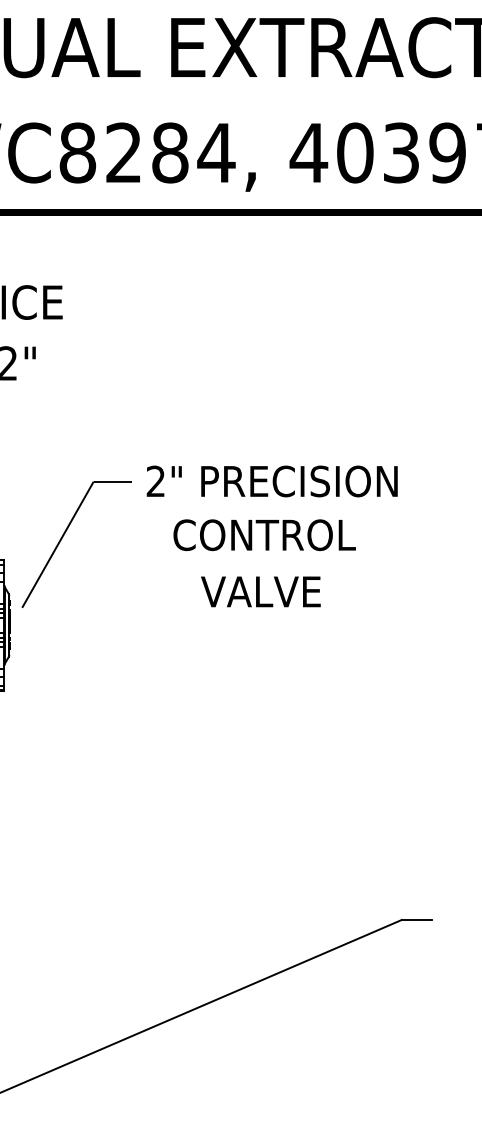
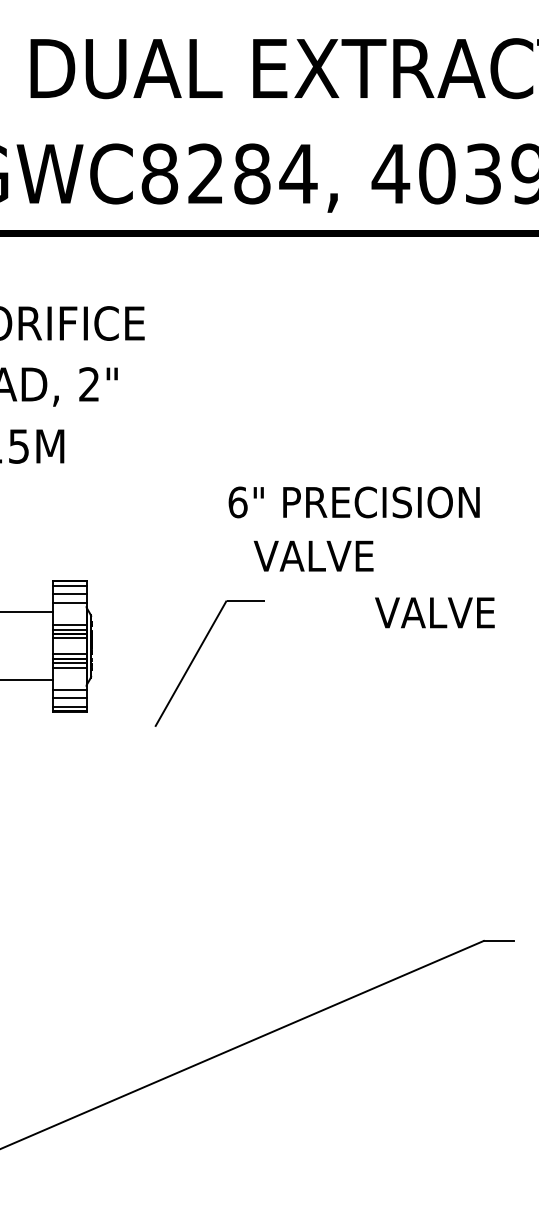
text: (155, 481) -> (237, 502), 2" -> 6"
text: (263, 535) -> (345, 556), CONTROL -> VALVE
part: (63, 537) -> (196, 656), moved
text: (260, 591) -> (434, 612), moved

